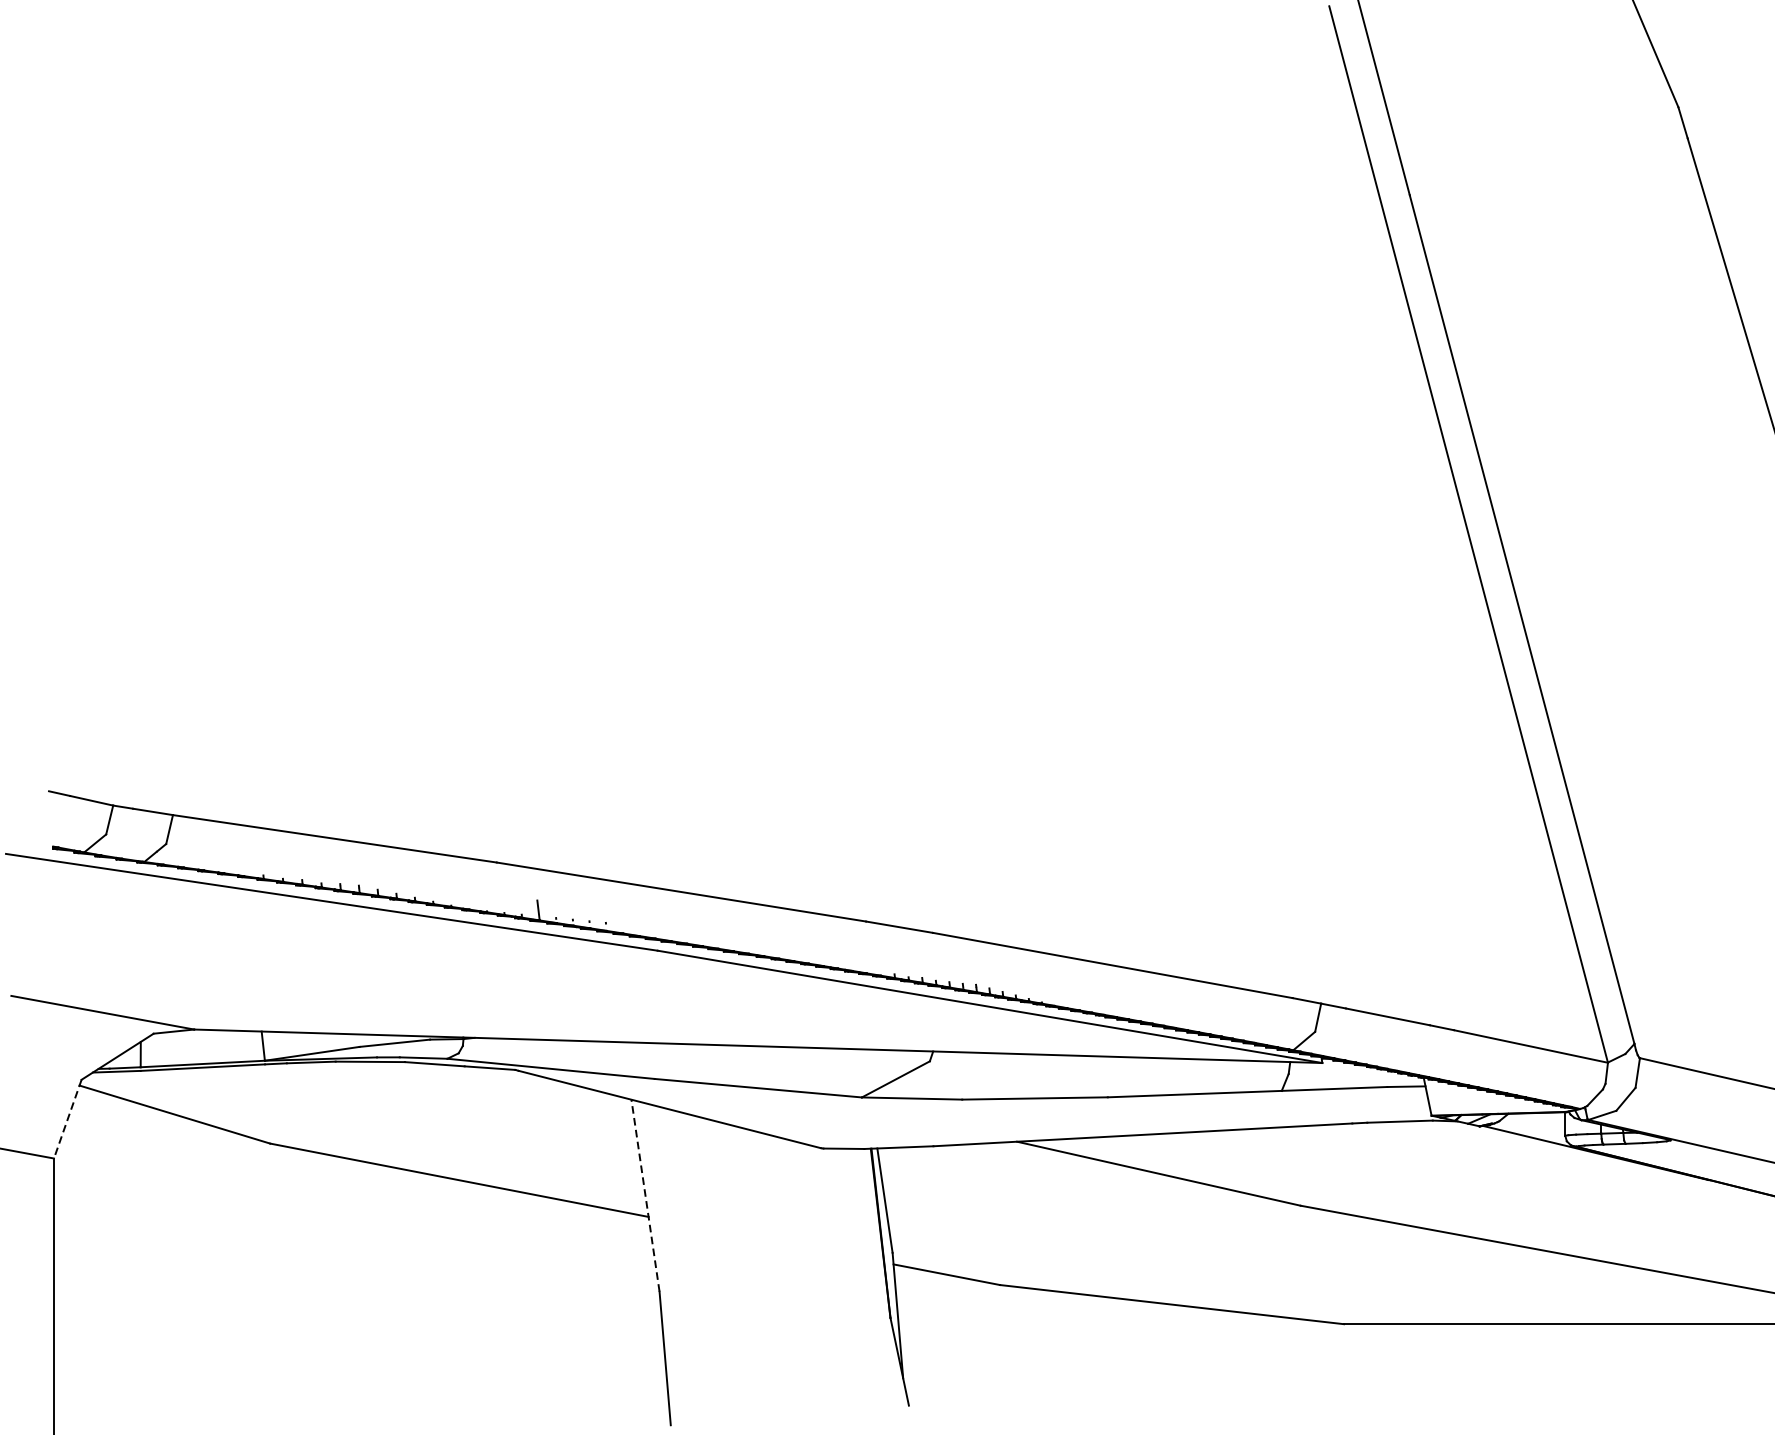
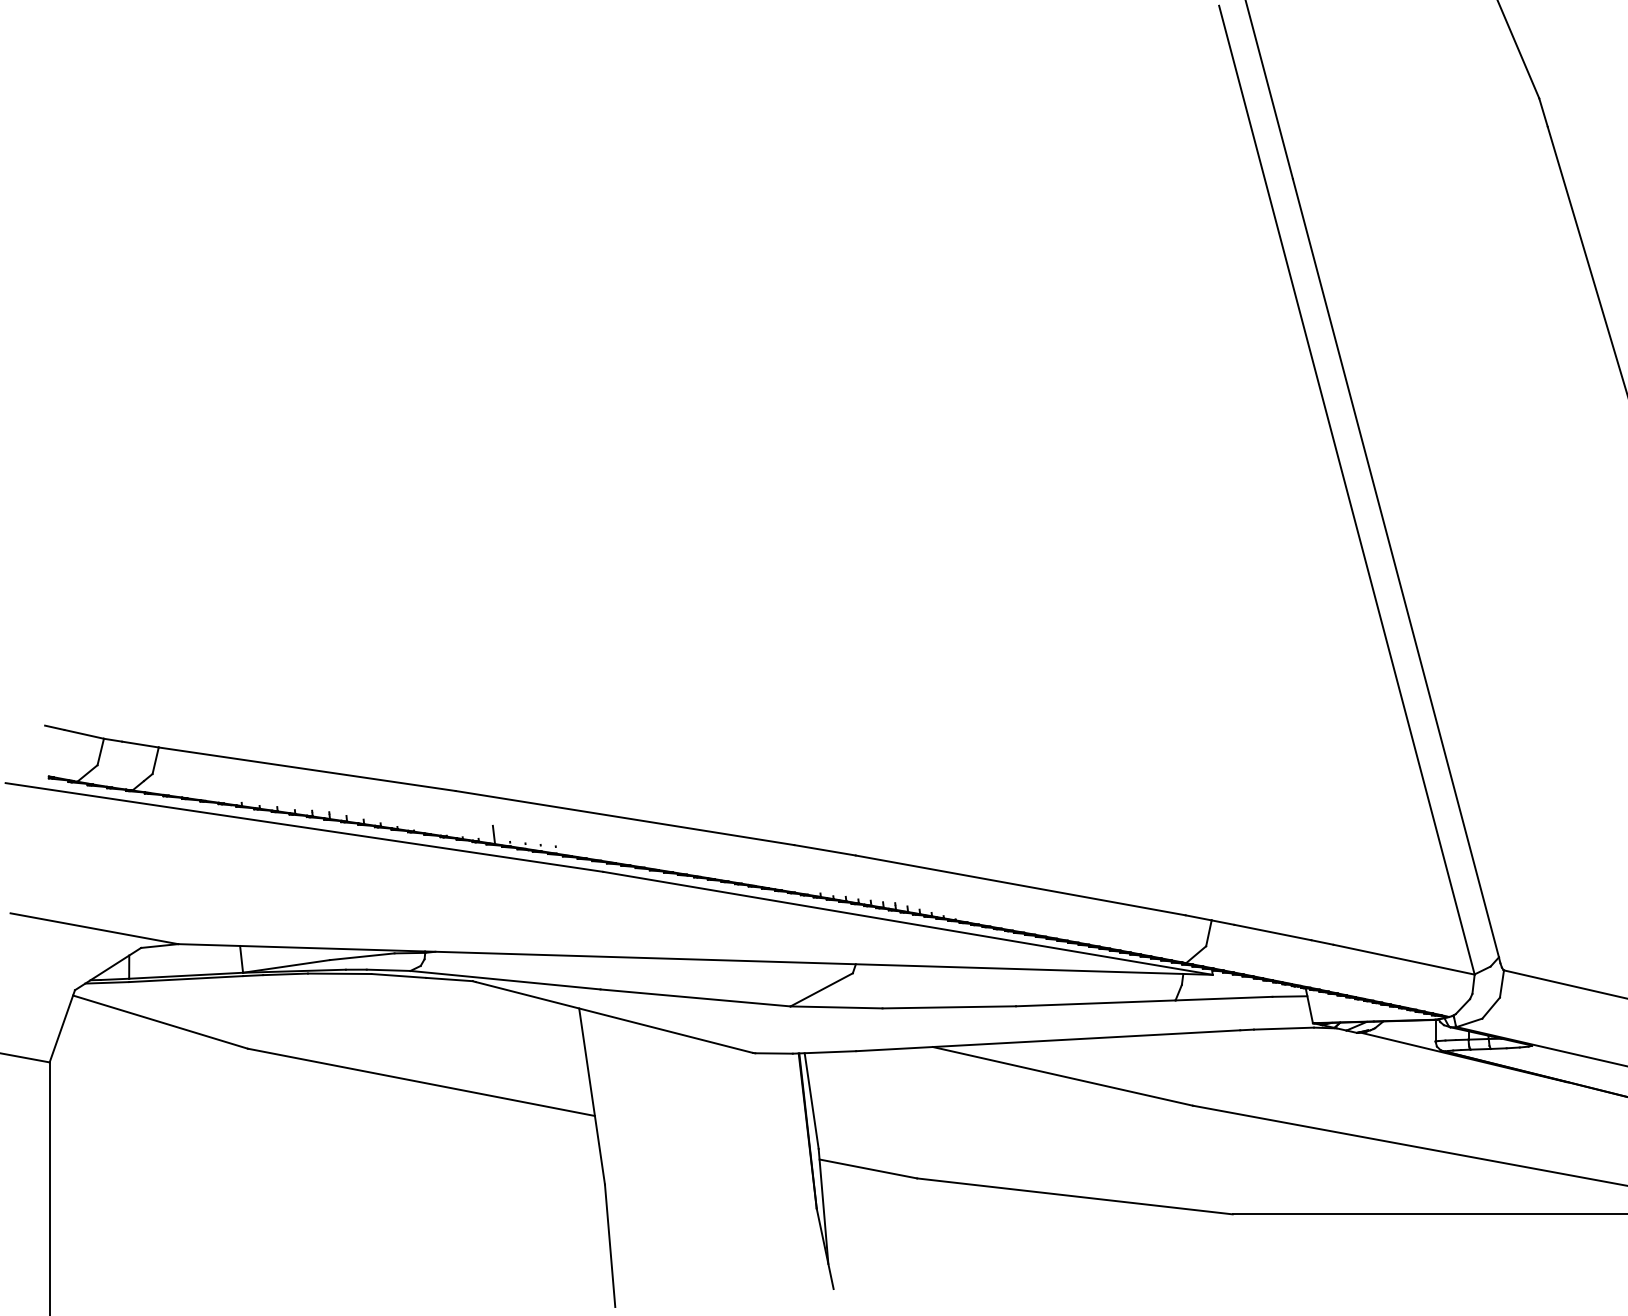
line: (67, 1119) -> (62, 1026), dashed -> solid
line: (645, 1195) -> (592, 1096), dashed -> solid

